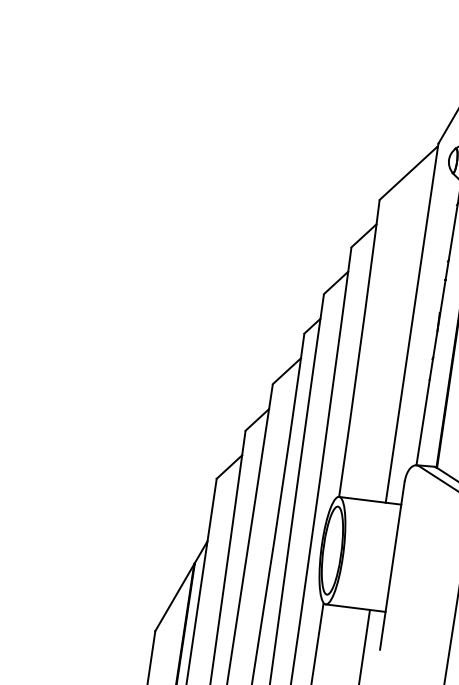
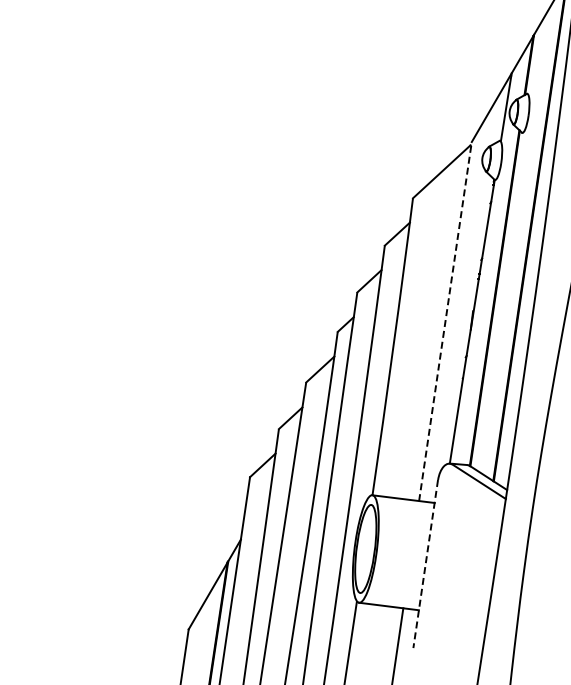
line: (412, 323) -> (445, 321), solid -> dashed
line: (392, 566) -> (425, 564), solid -> dashed

